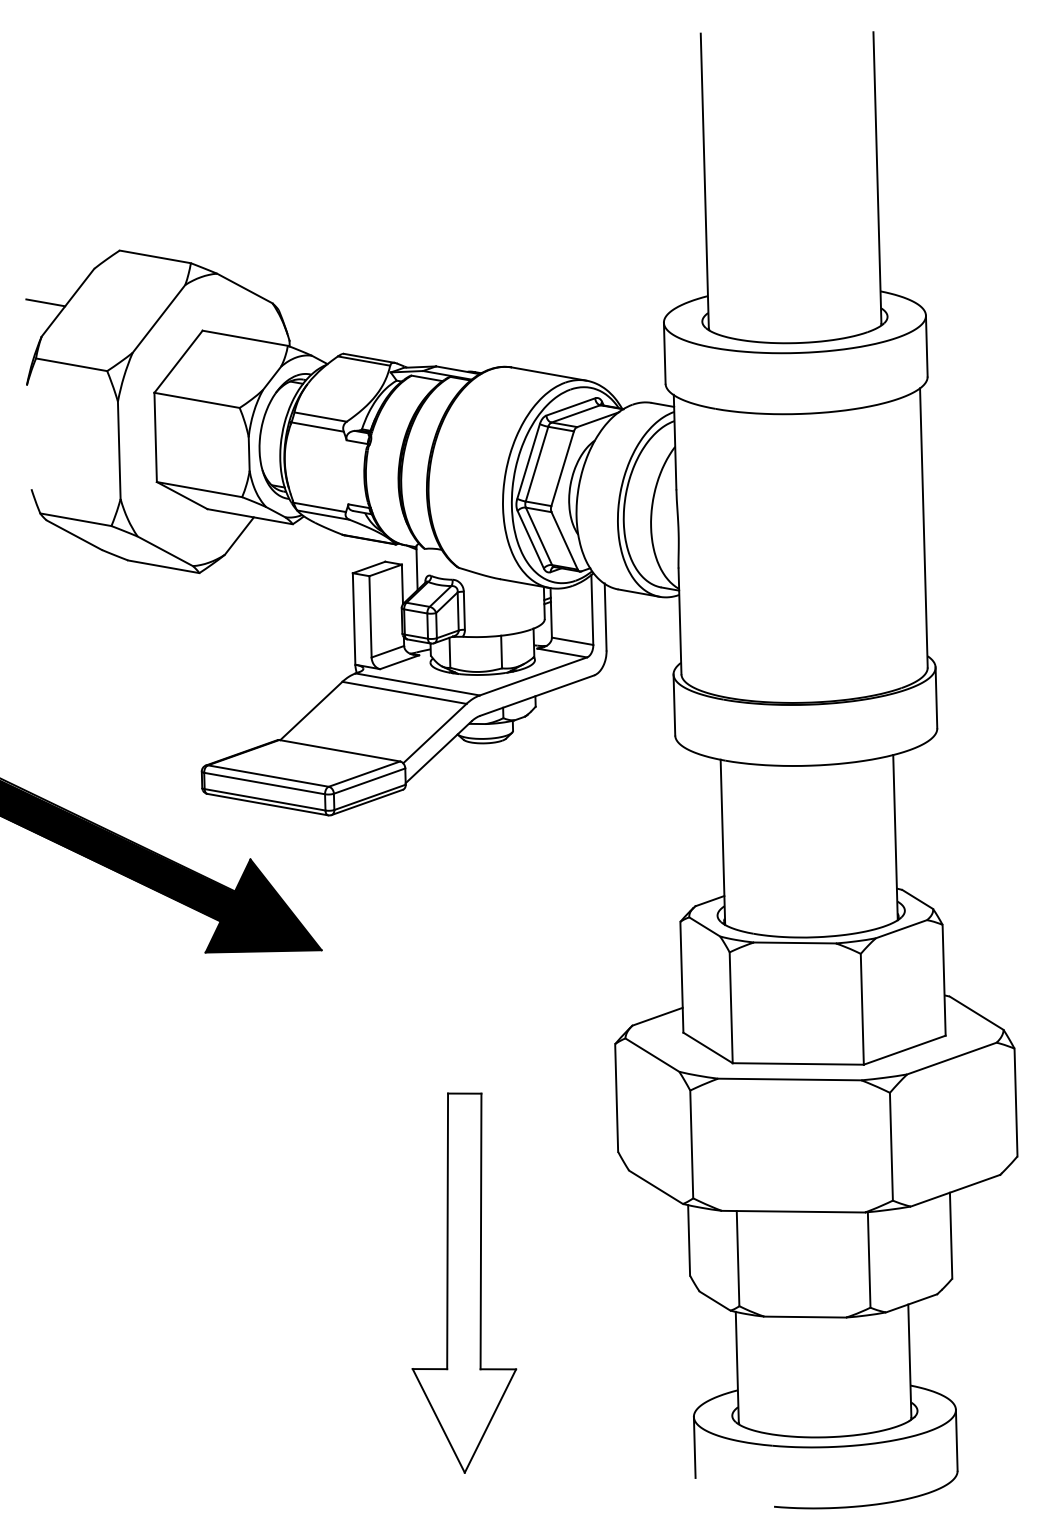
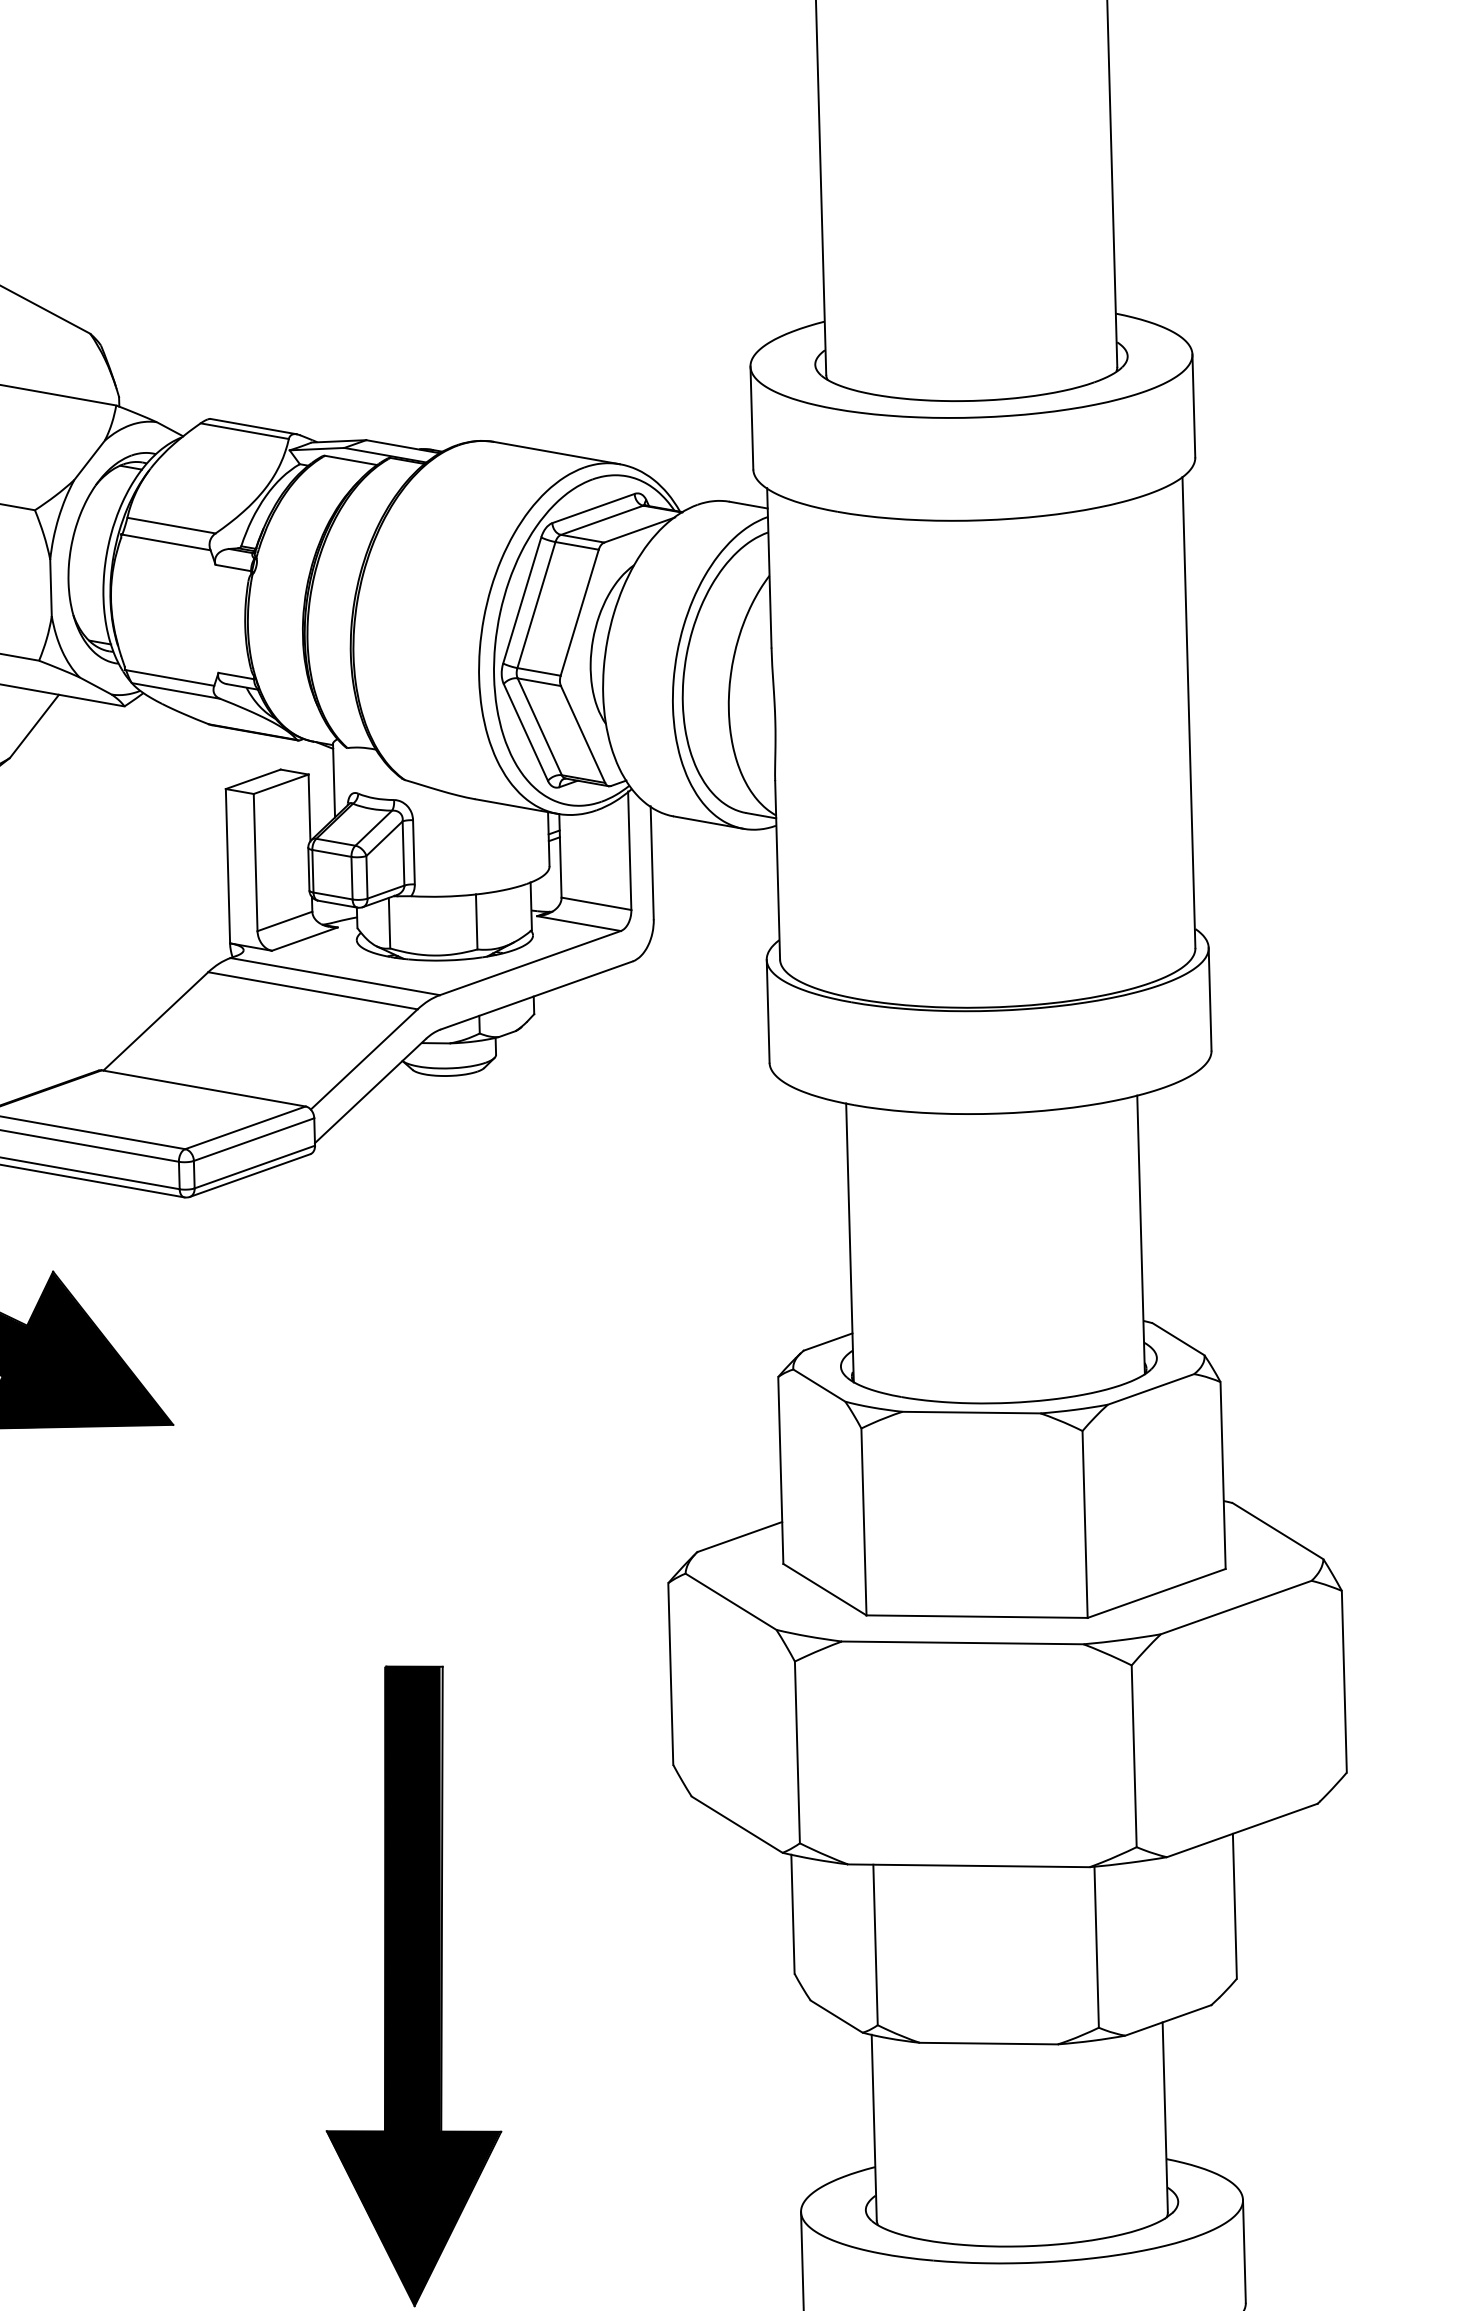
fill: (463, 1282) -> (412, 1985), added

